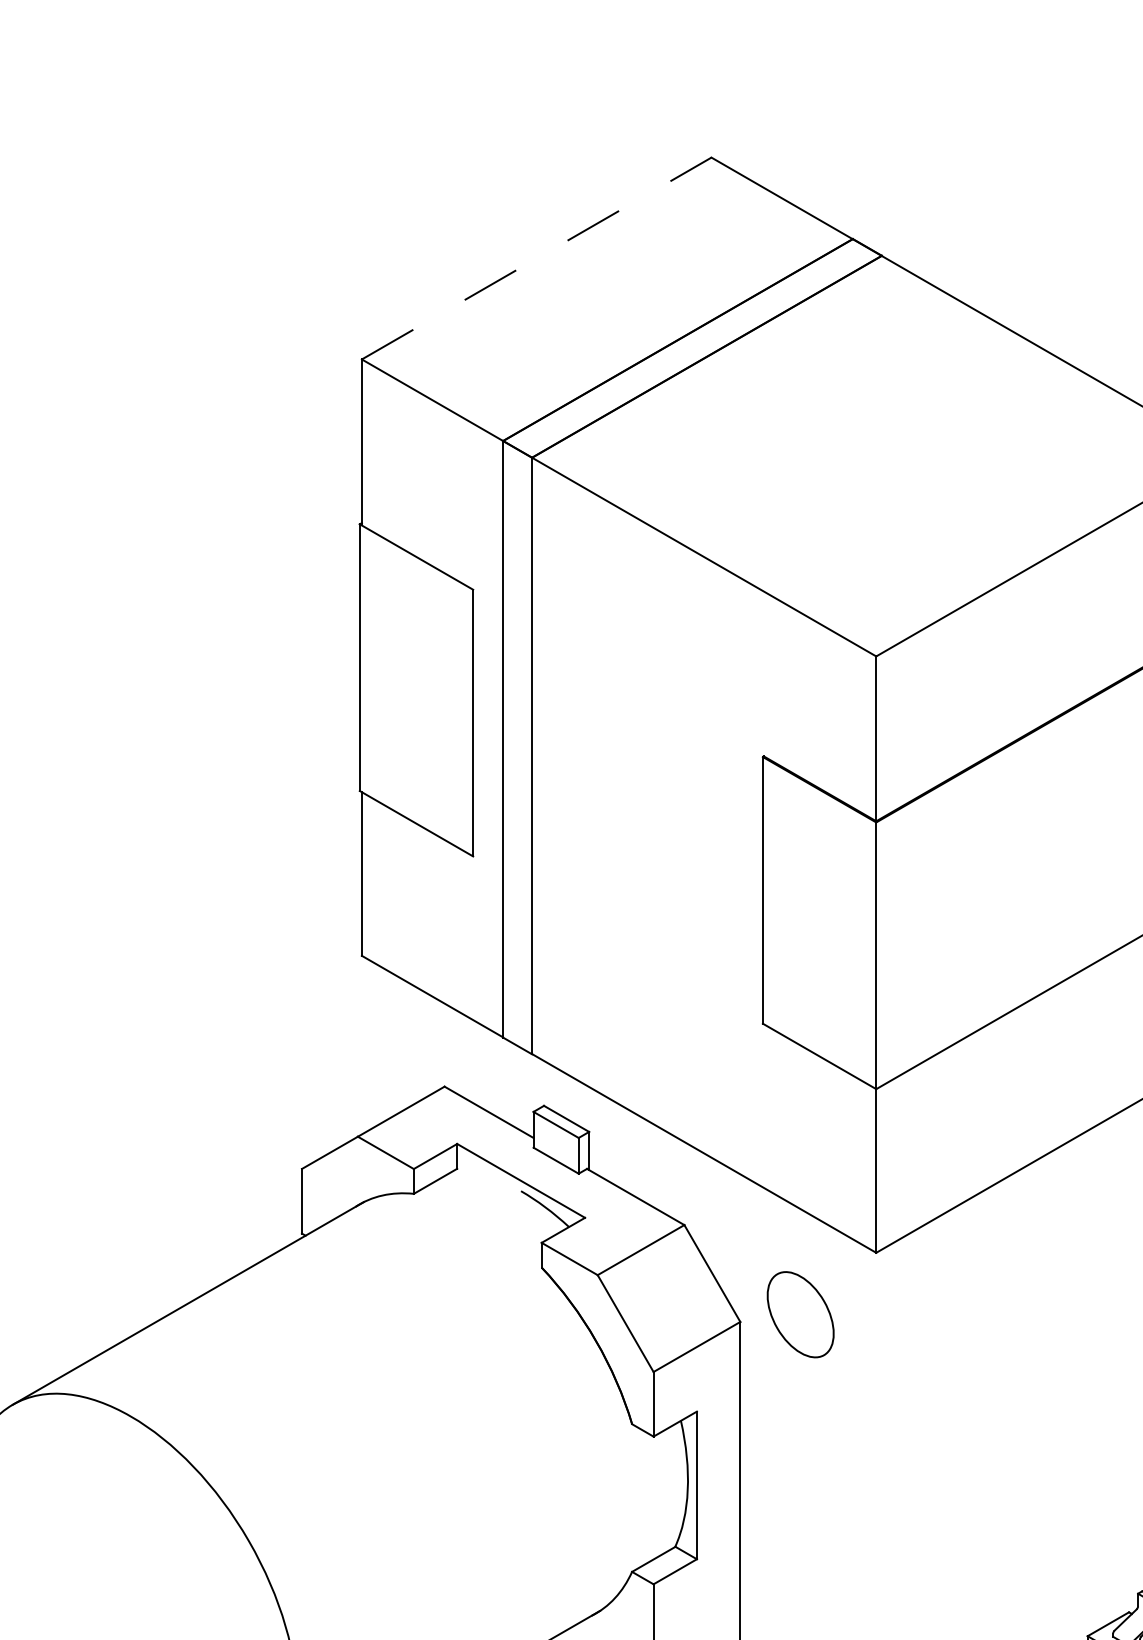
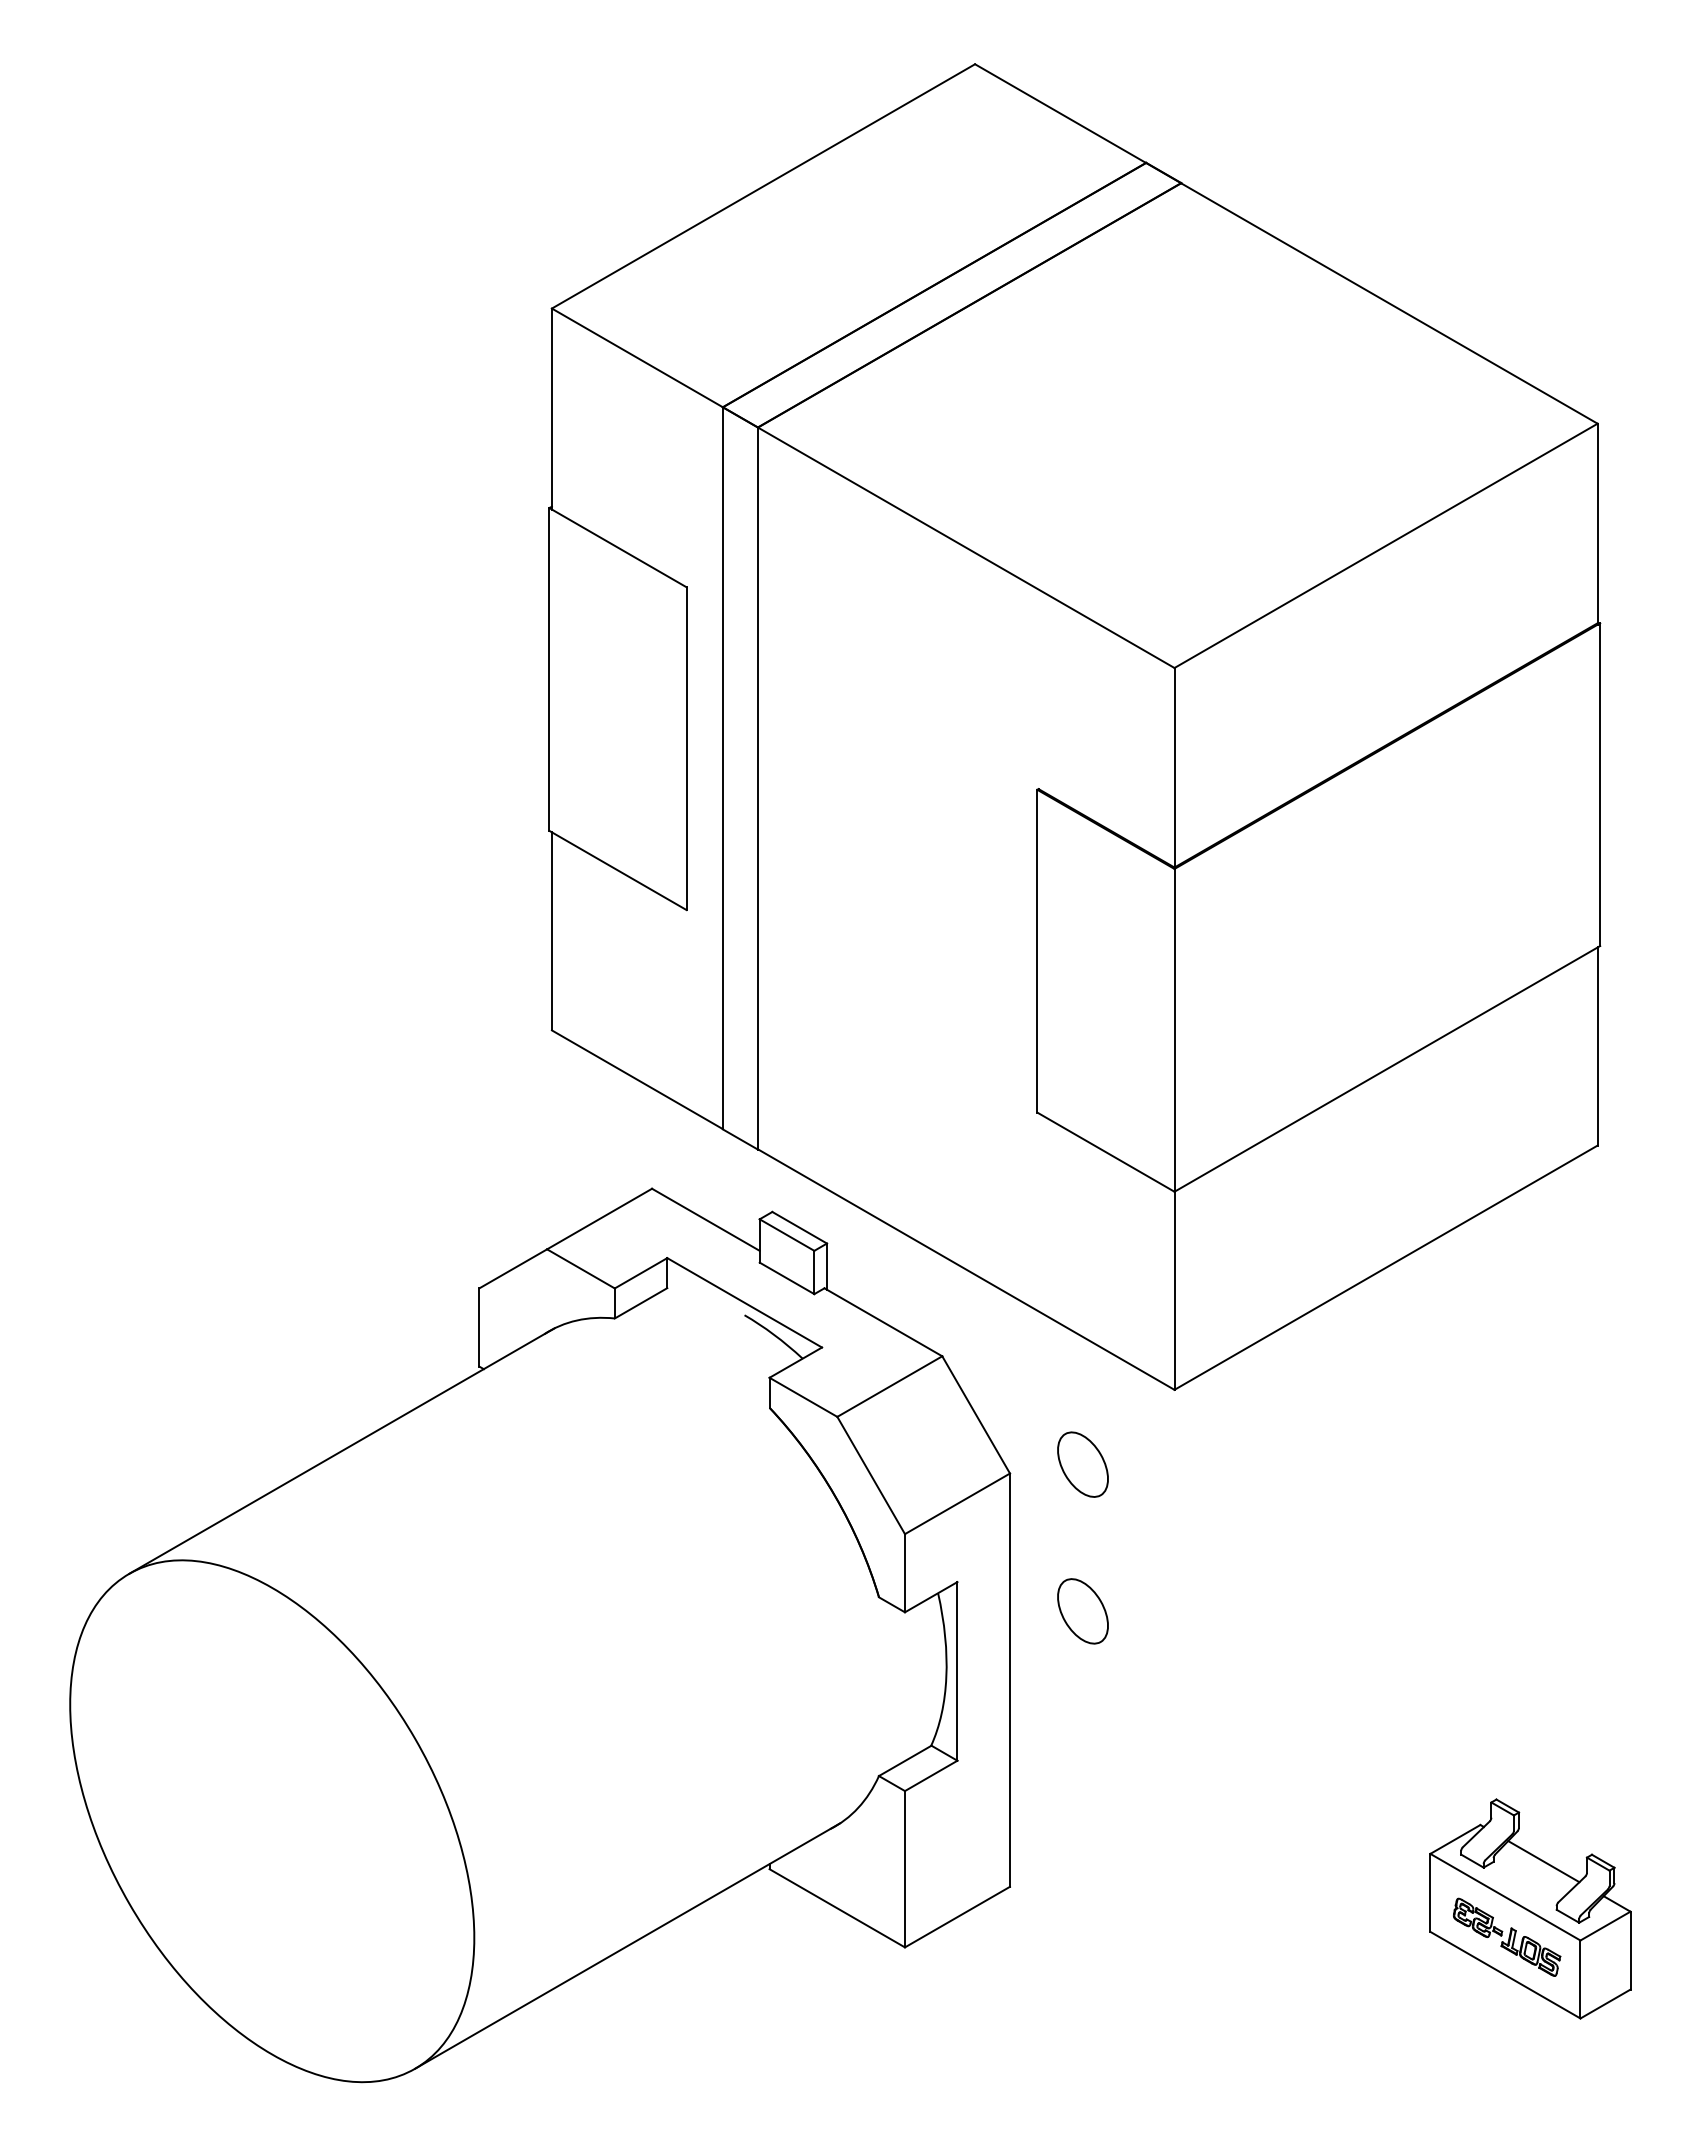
line: (536, 258) -> (763, 186), dashed -> solid
part: (800, 1314) -> (1082, 1464), size x0.62
part: (800, 1435) -> (1082, 1611), added

